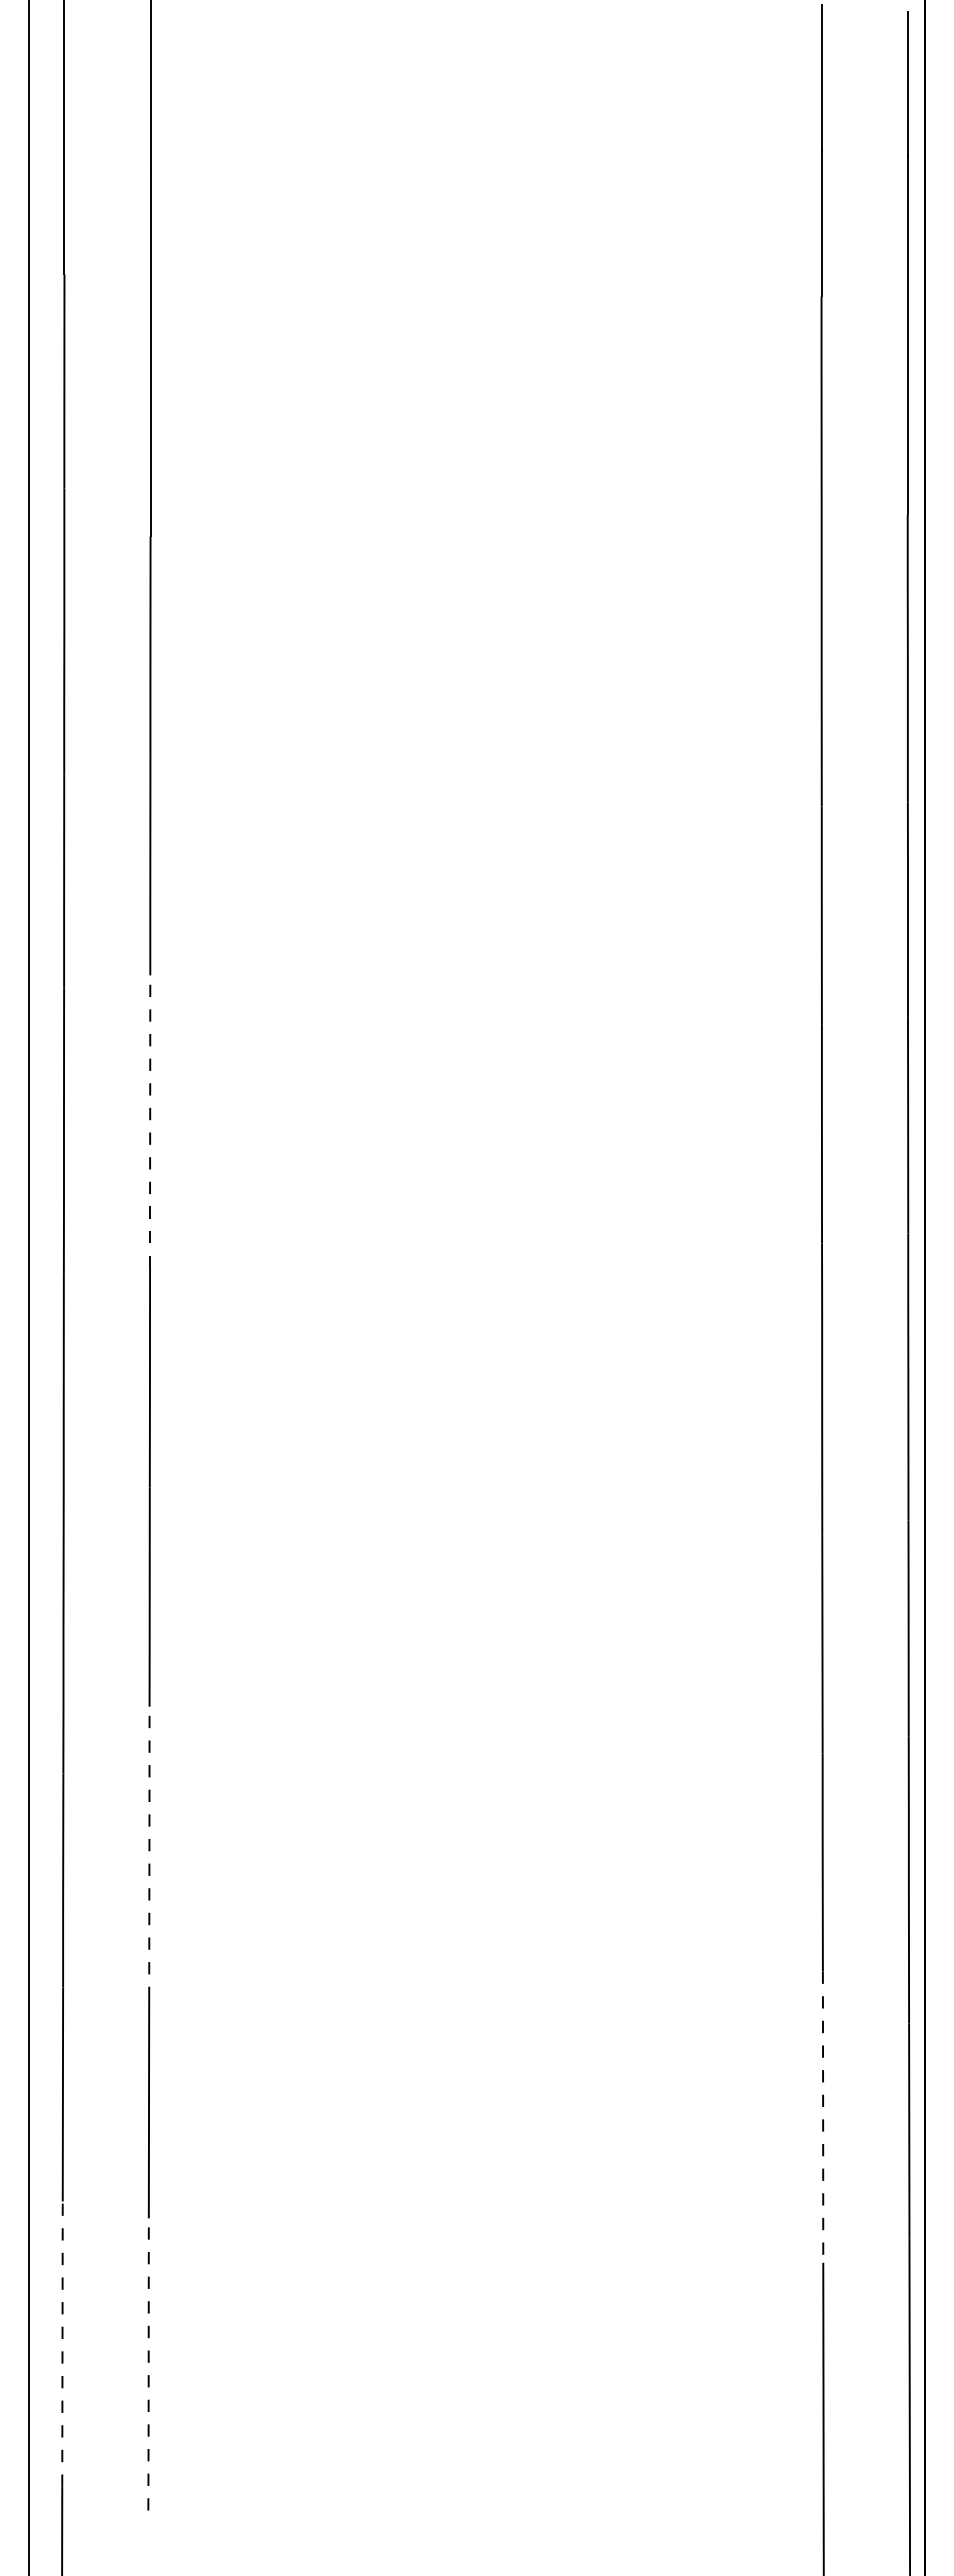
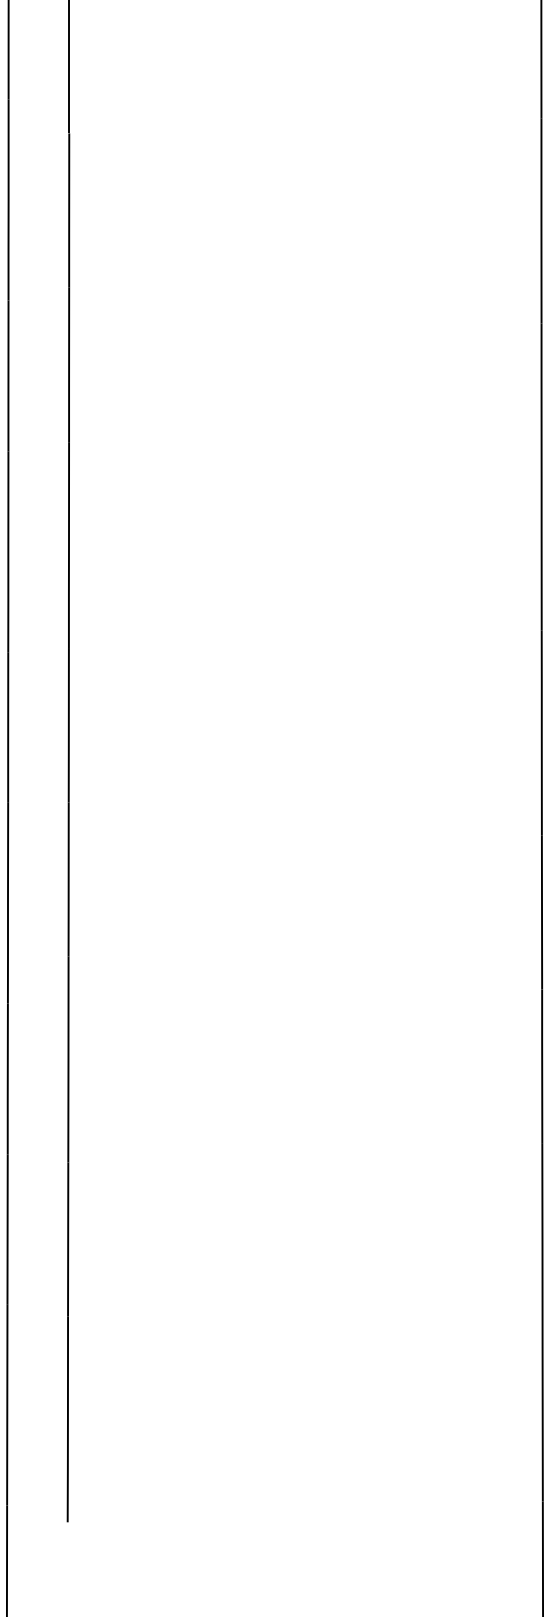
line: (150, 1121) -> (69, 544), dashed -> solid
line: (149, 1852) -> (68, 1059), dashed -> solid
line: (823, 2117) -> (542, 1245), dashed -> solid
line: (62, 2344) -> (7, 1405), dashed -> solid
line: (148, 2364) -> (67, 1419), dashed -> solid

